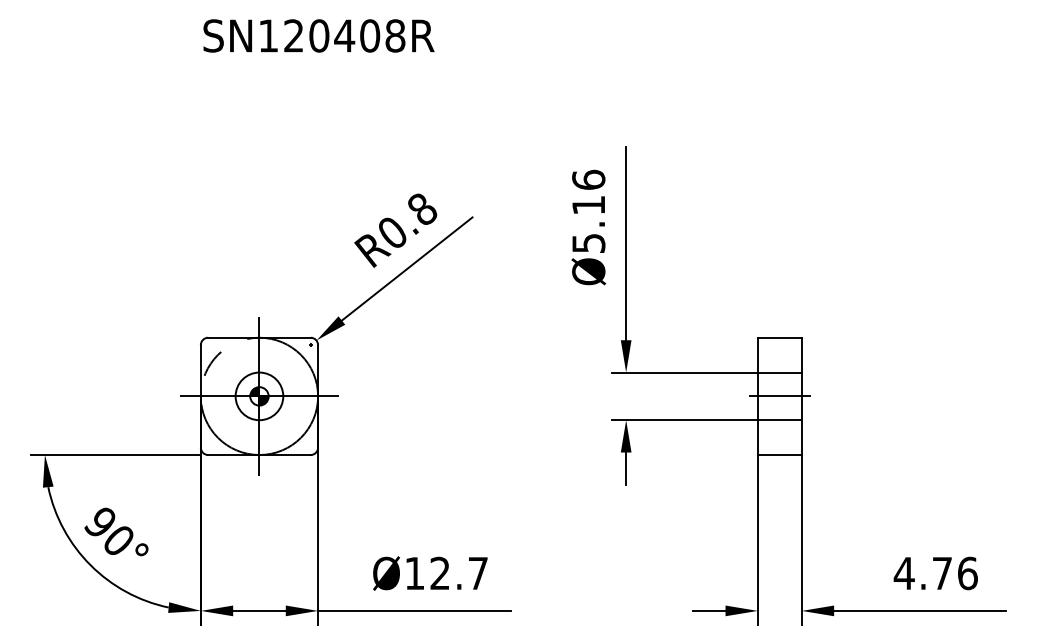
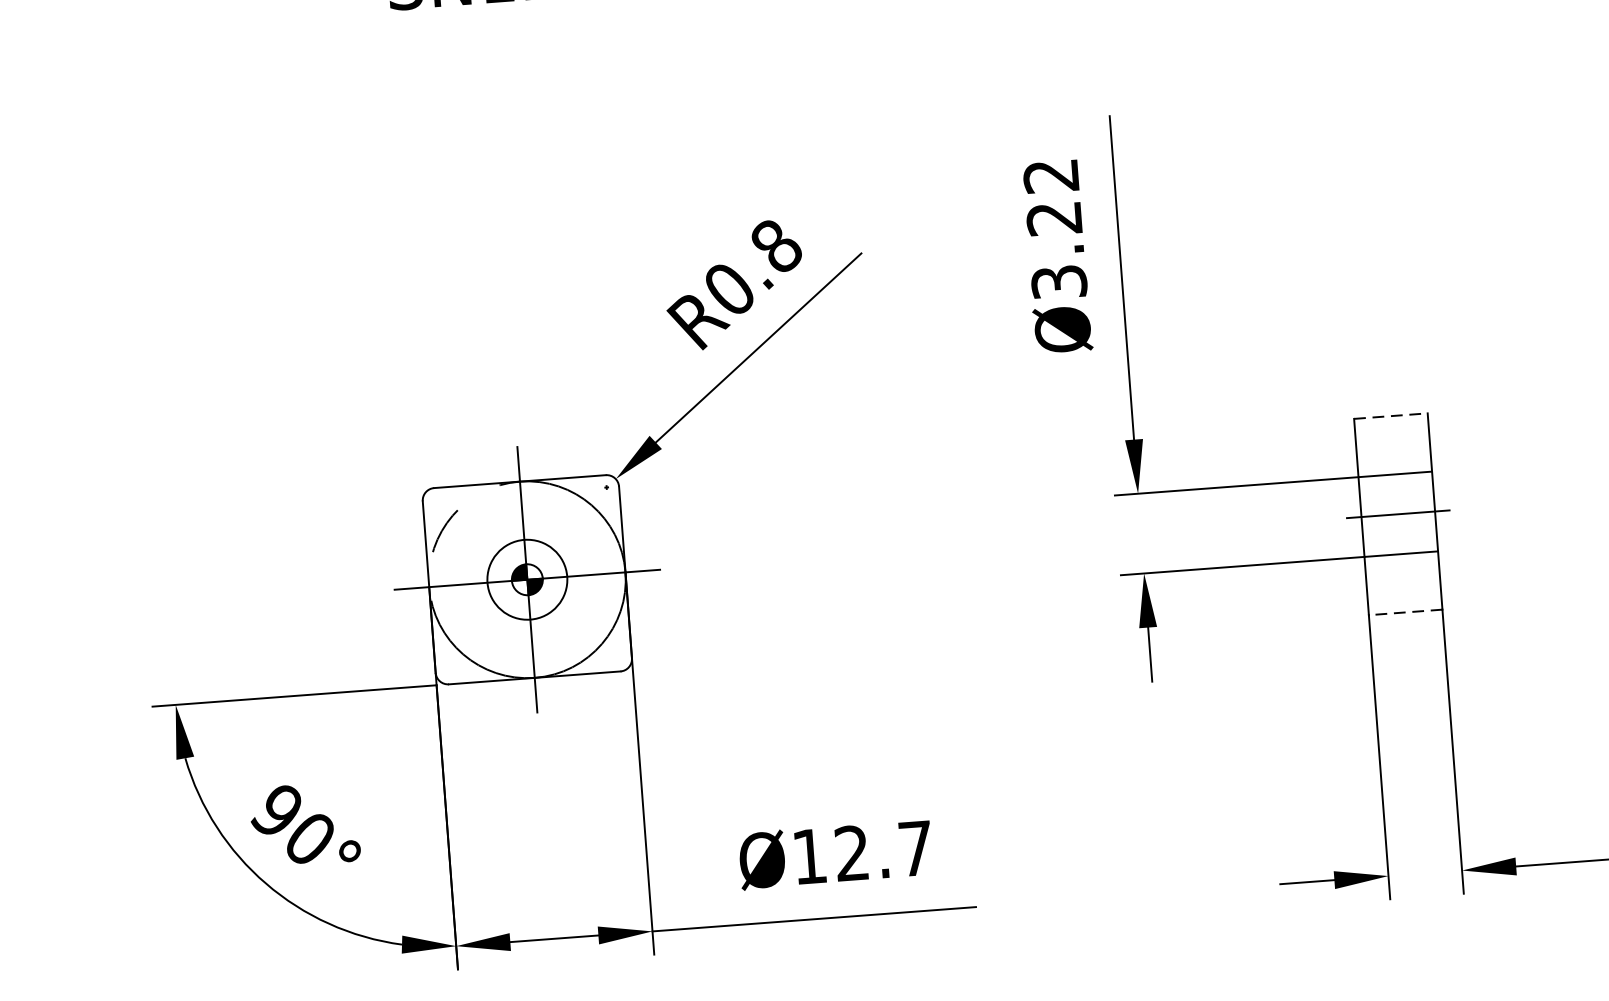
text: (588, 210) -> (1054, 227), Ø5.16 -> Ø3.22
line: (779, 337) -> (1390, 415), solid -> dashed
line: (779, 455) -> (1405, 613), solid -> dashed

